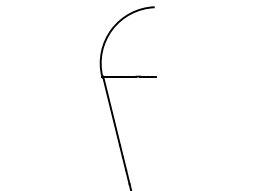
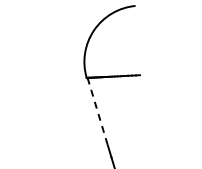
line: (111, 111) -> (97, 112), solid -> dashed

